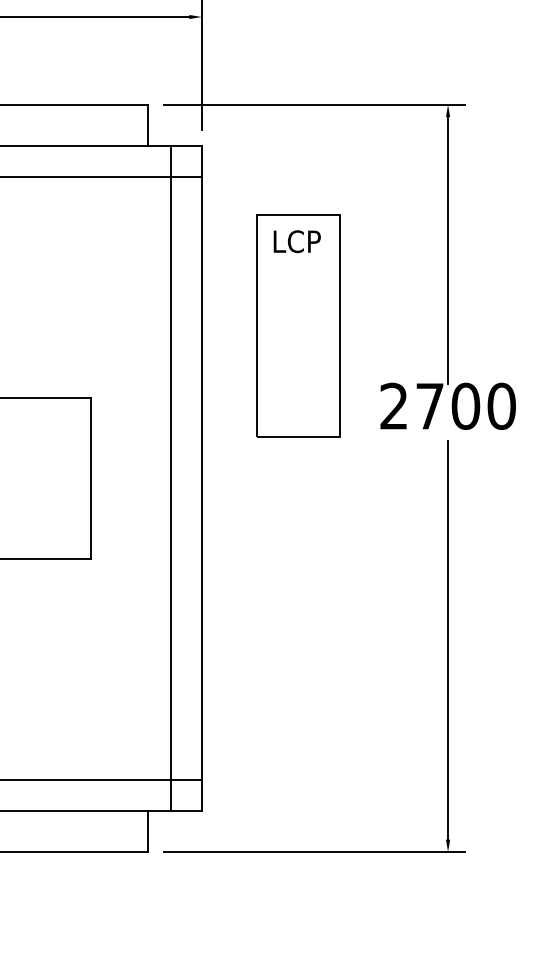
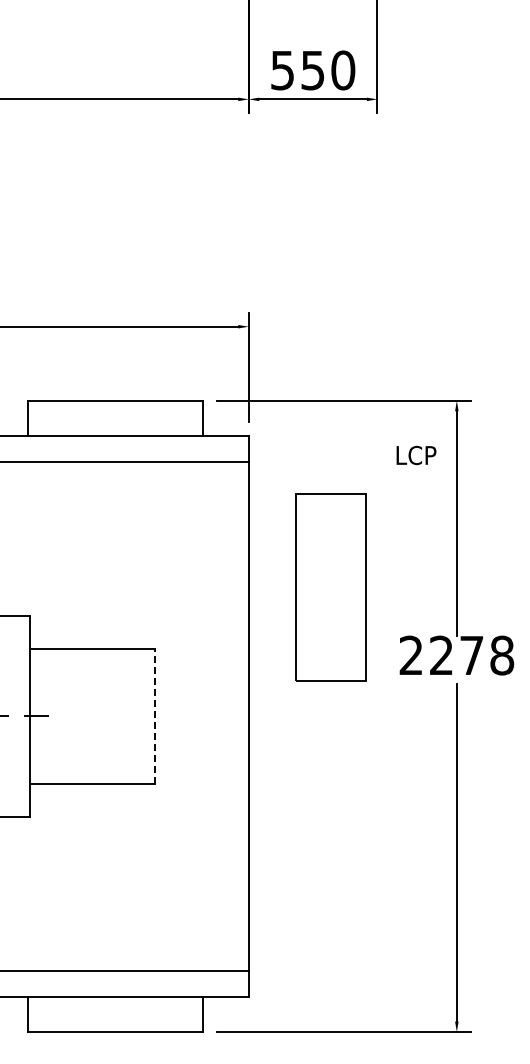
text: (297, 241) -> (416, 455), moved
text: (466, 406) -> (472, 655), 2700 -> 2278
line: (91, 478) -> (155, 716), solid -> dashed
line: (171, 478) -> (223, 716), removed

